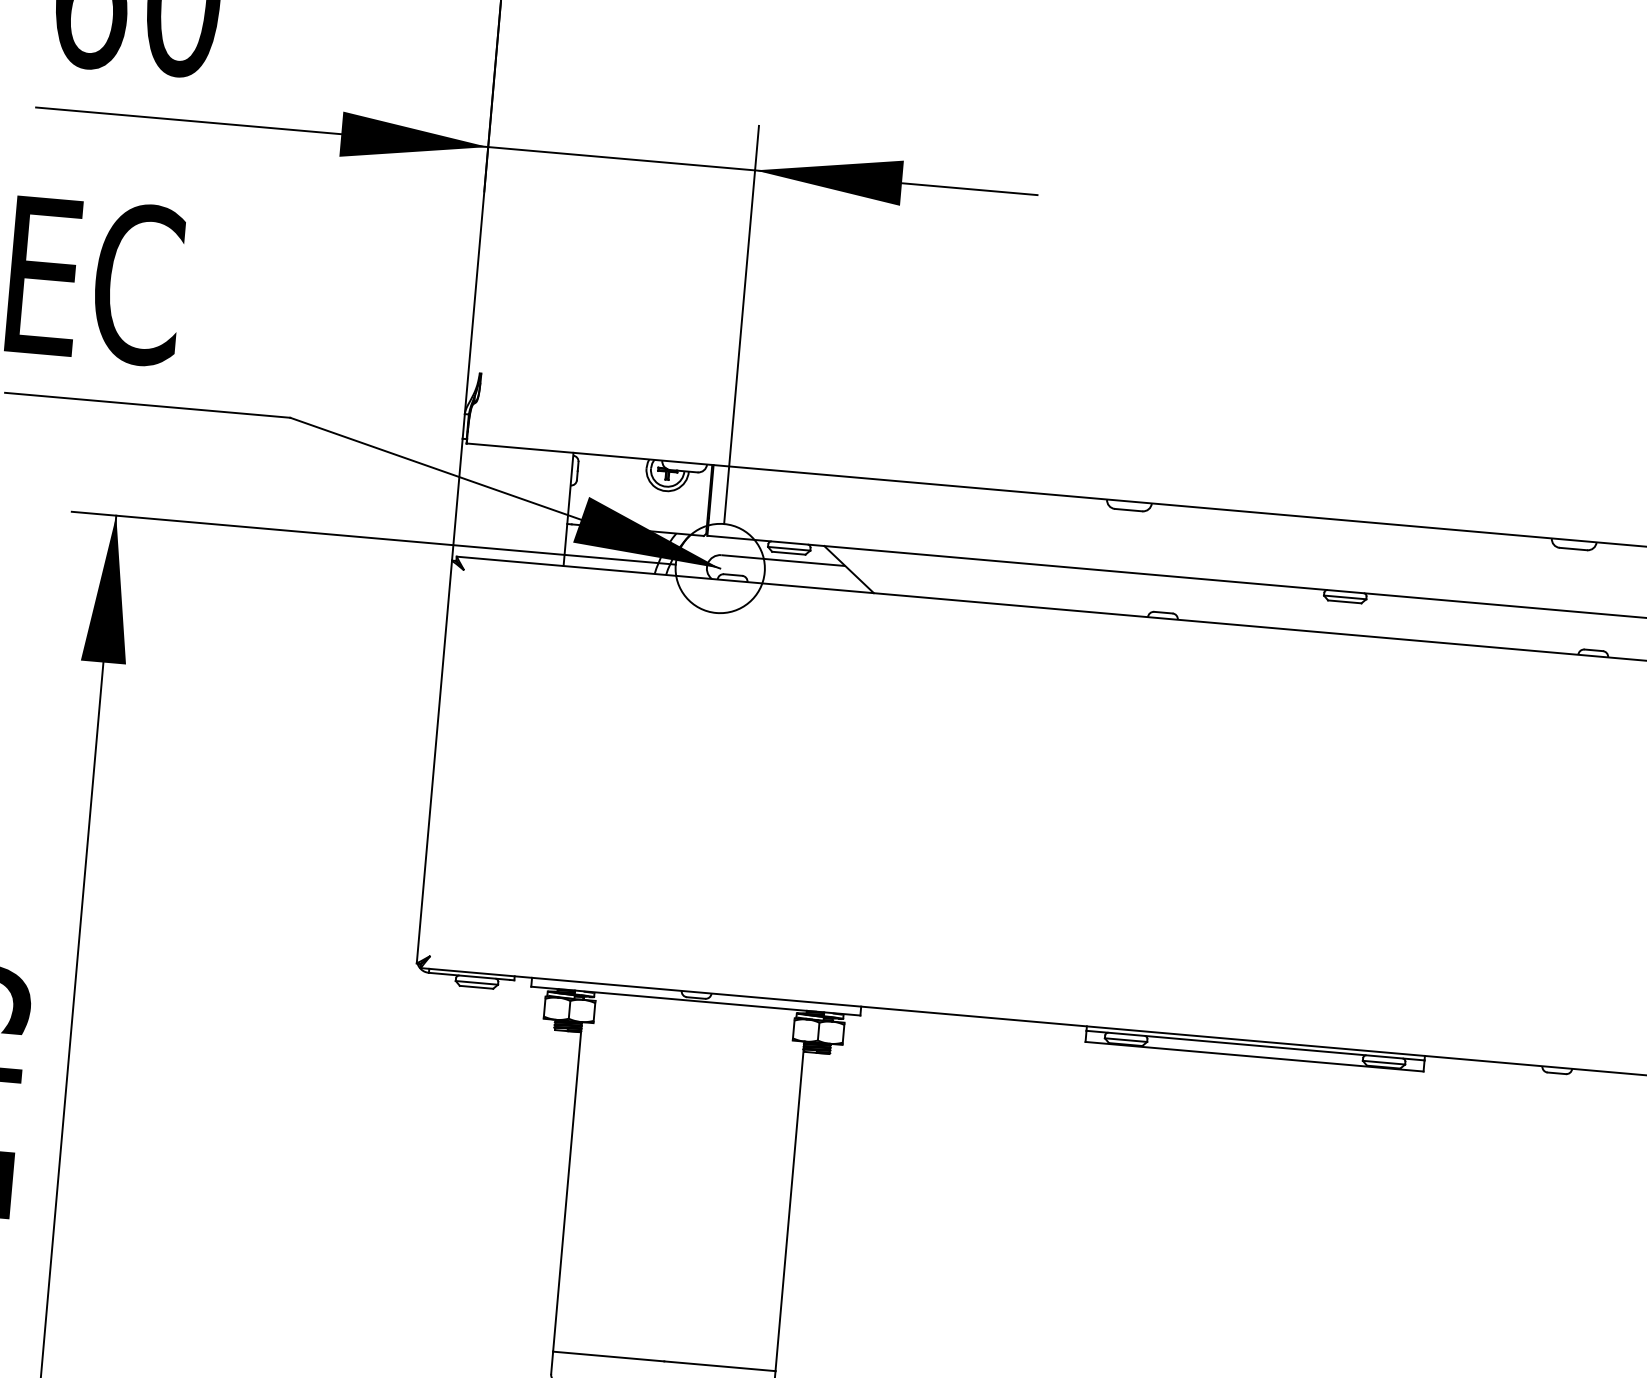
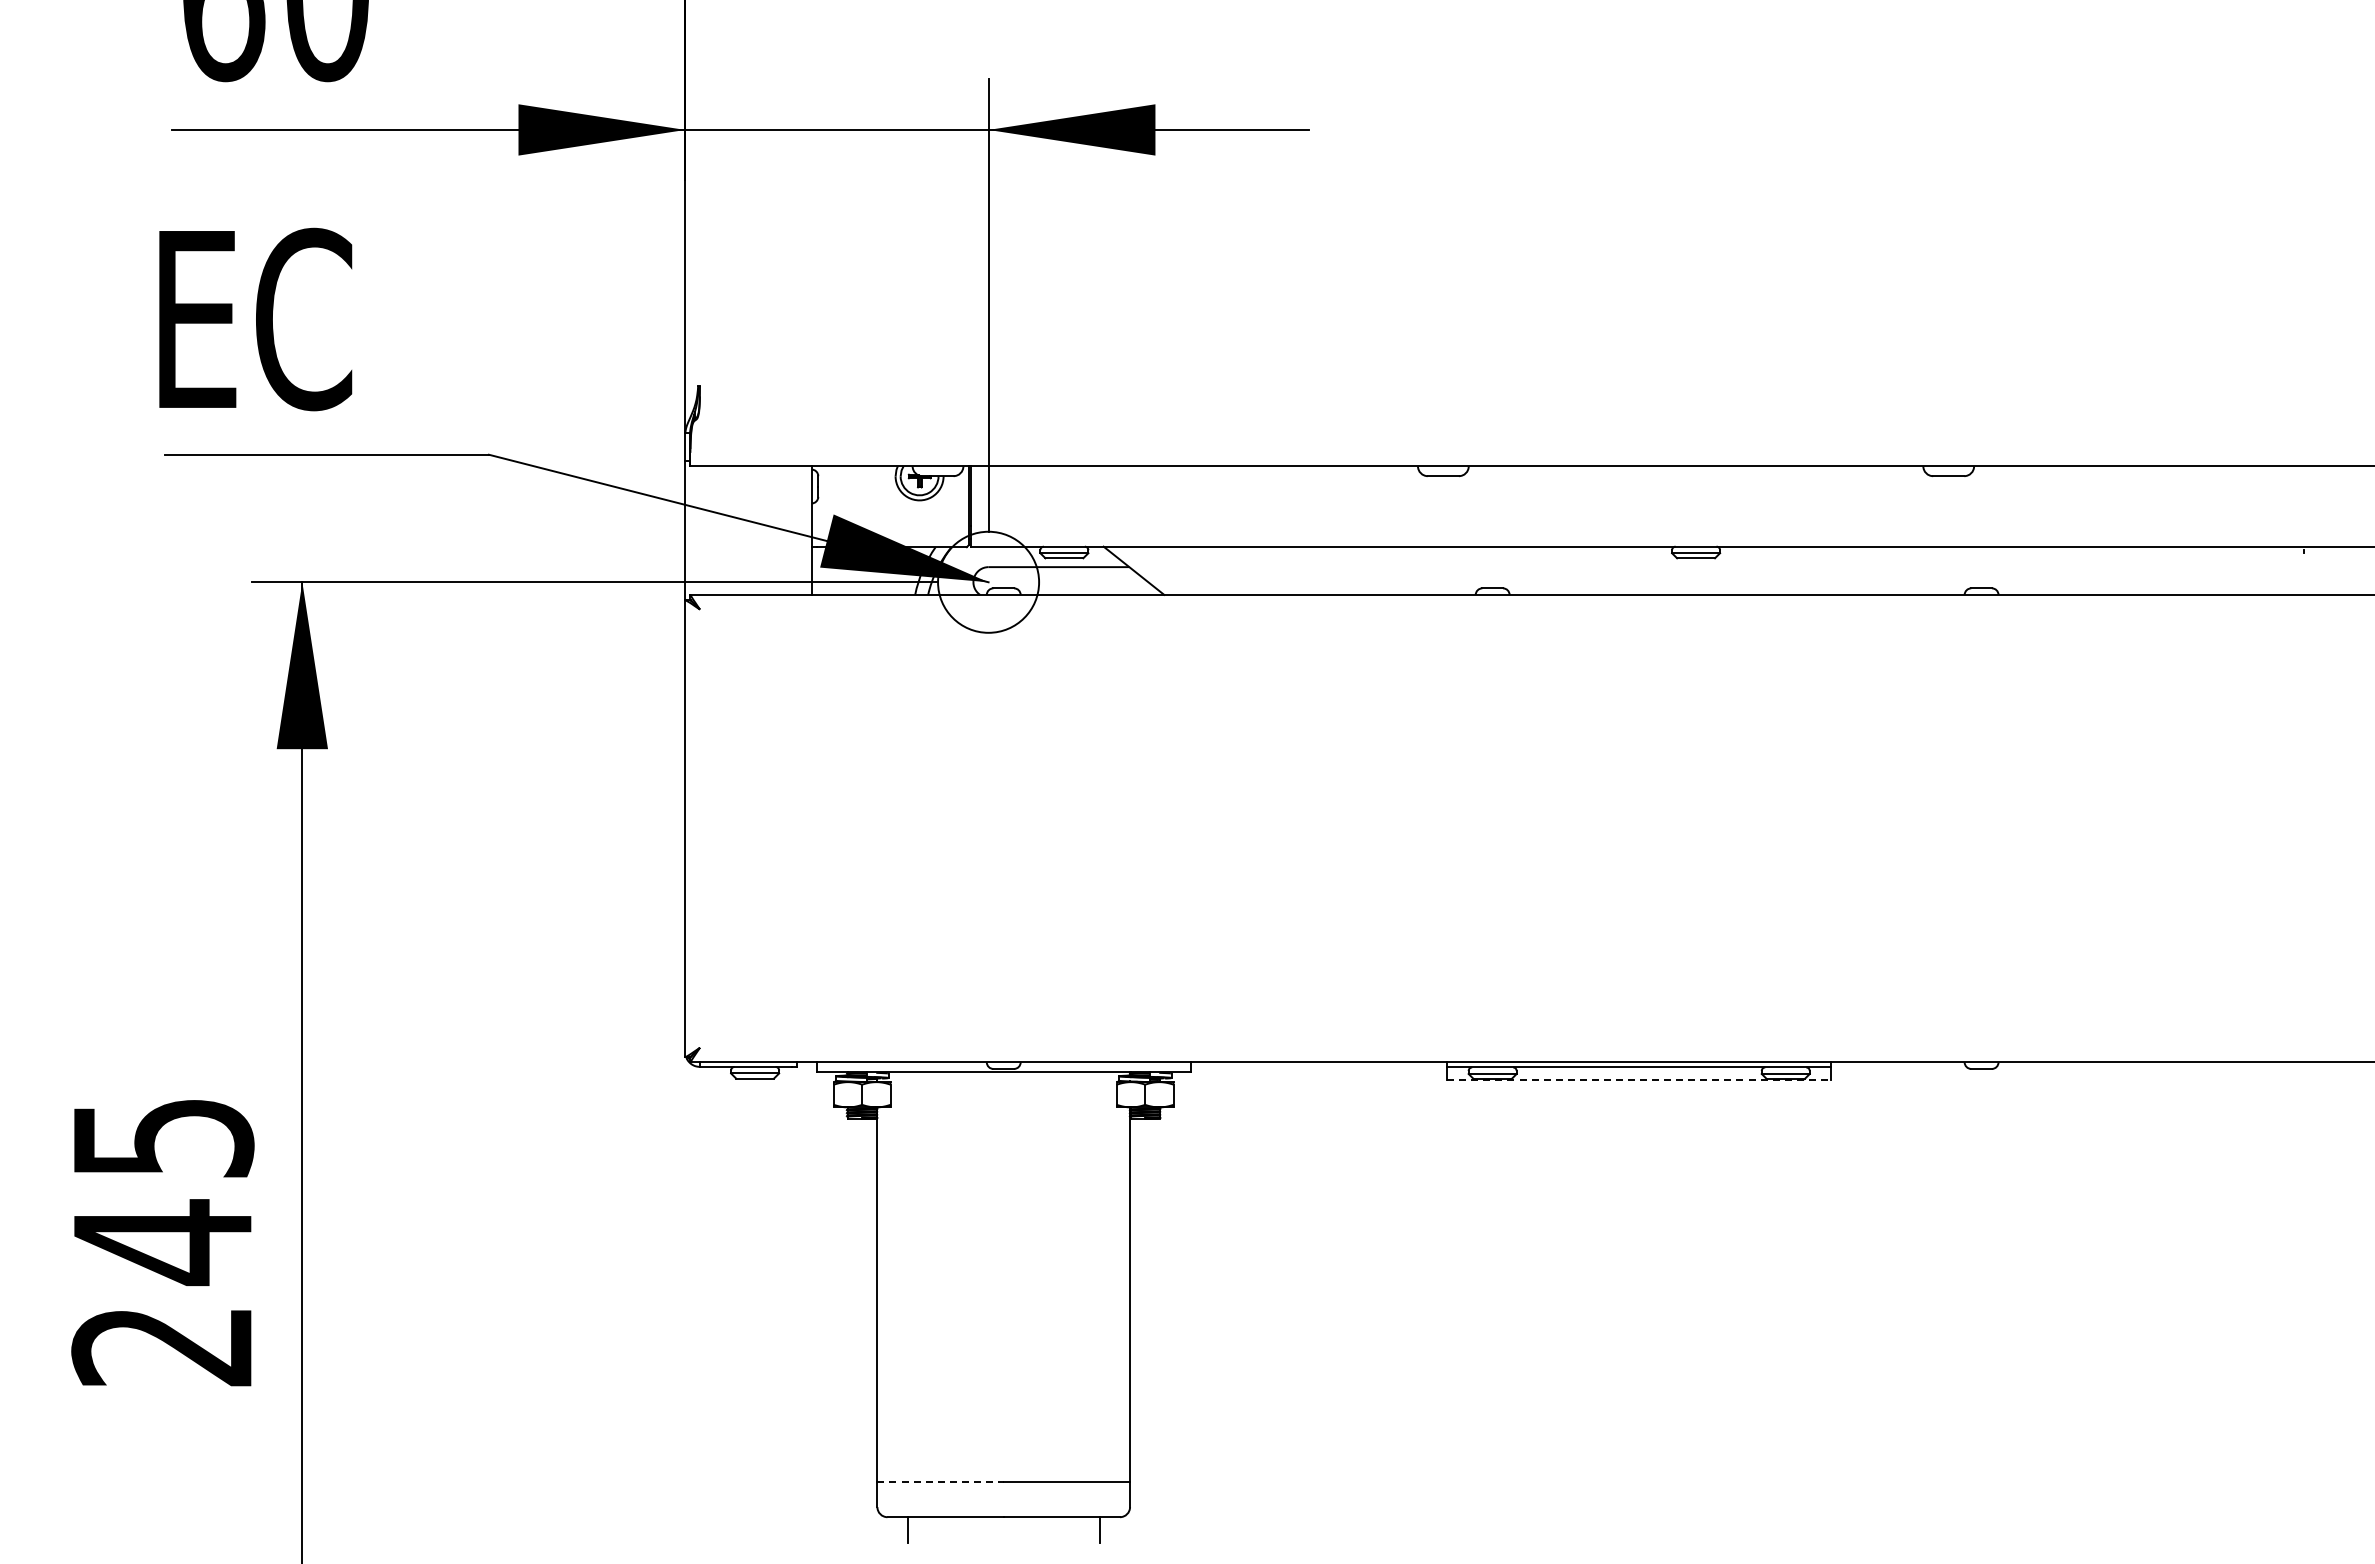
line: (1254, 1057) -> (1639, 1080), solid -> dashed
line: (609, 1356) -> (941, 1481), solid -> dashed

